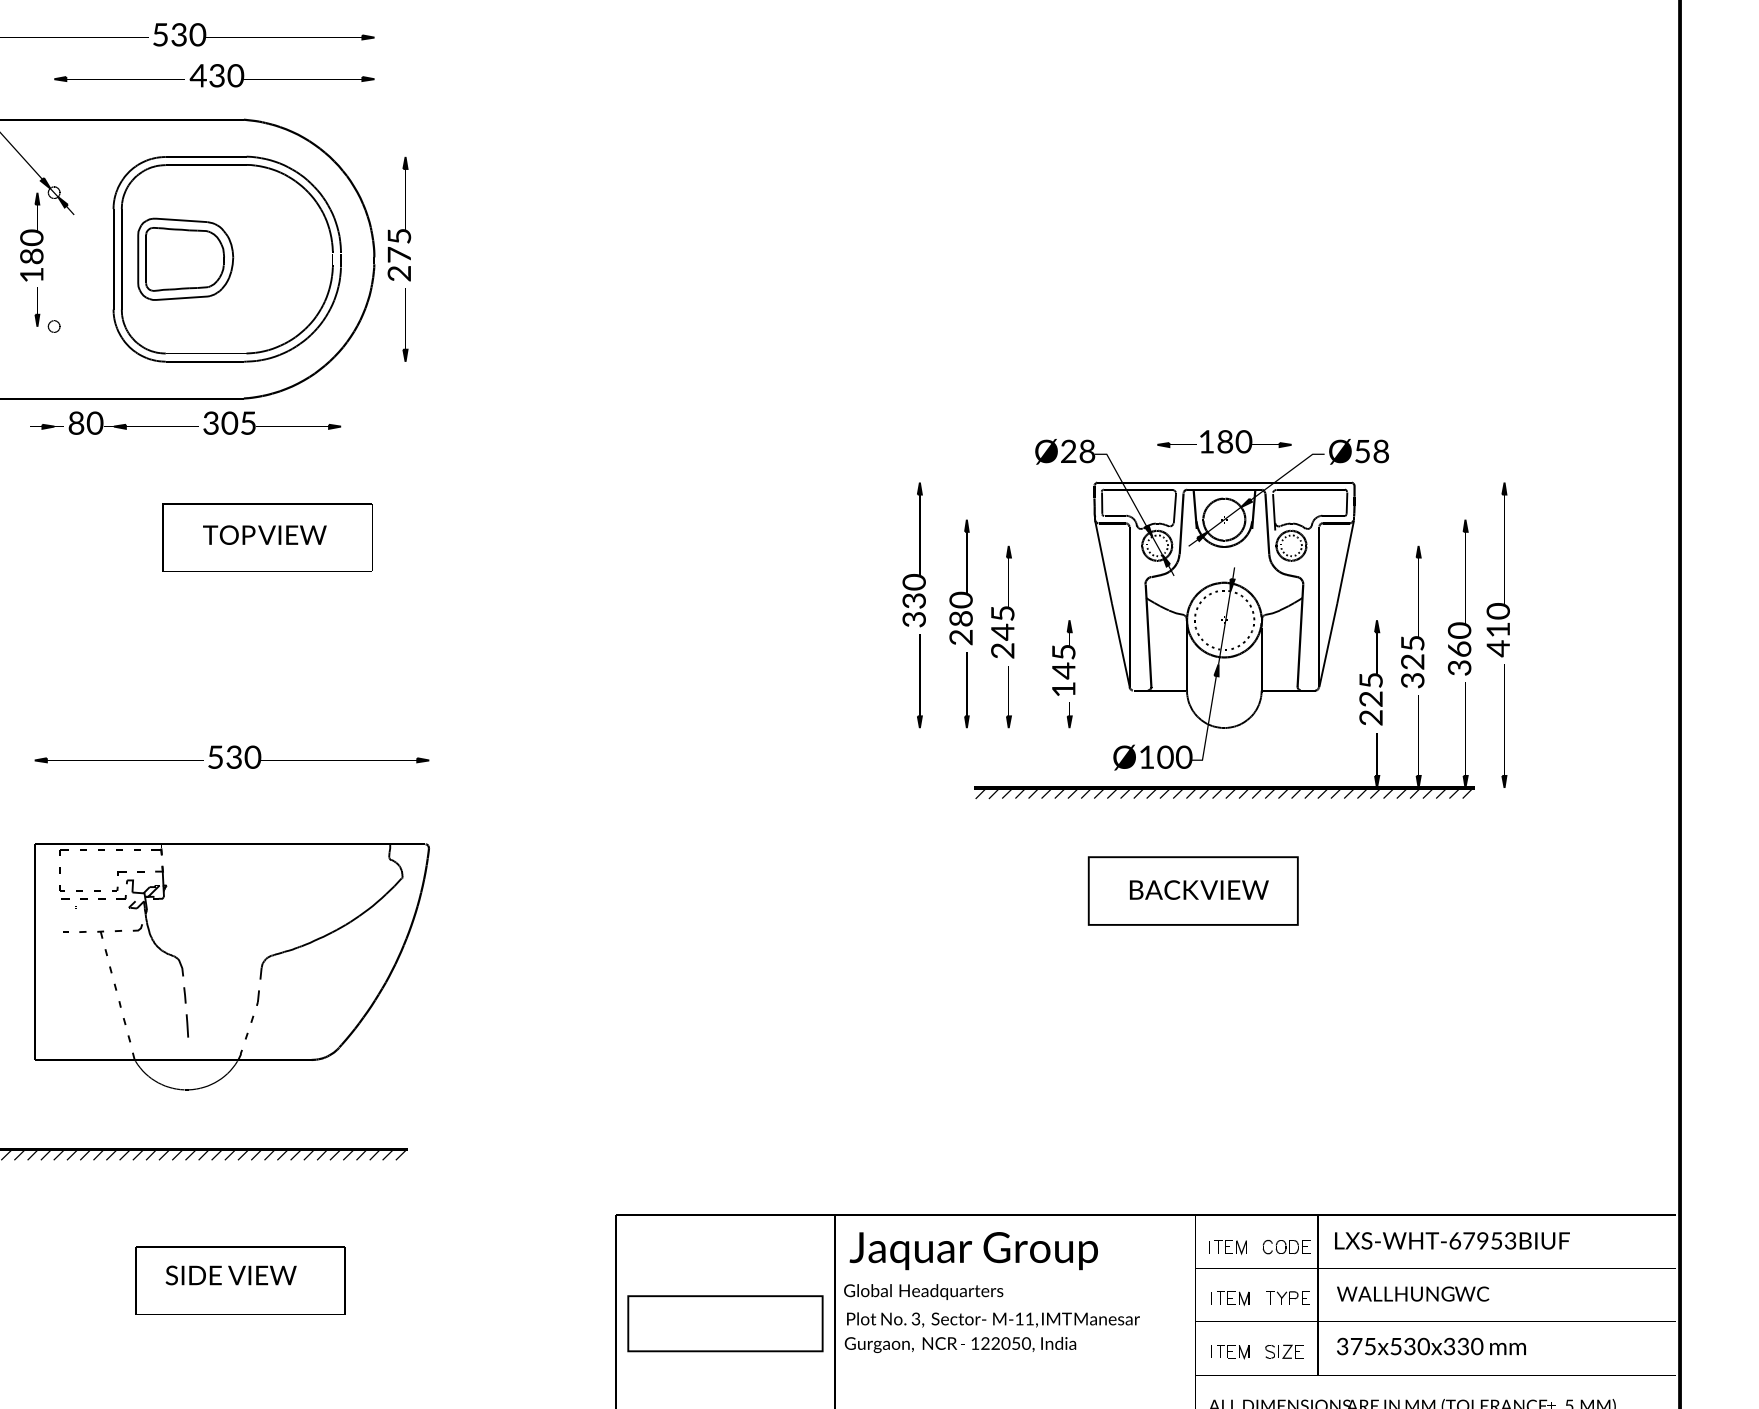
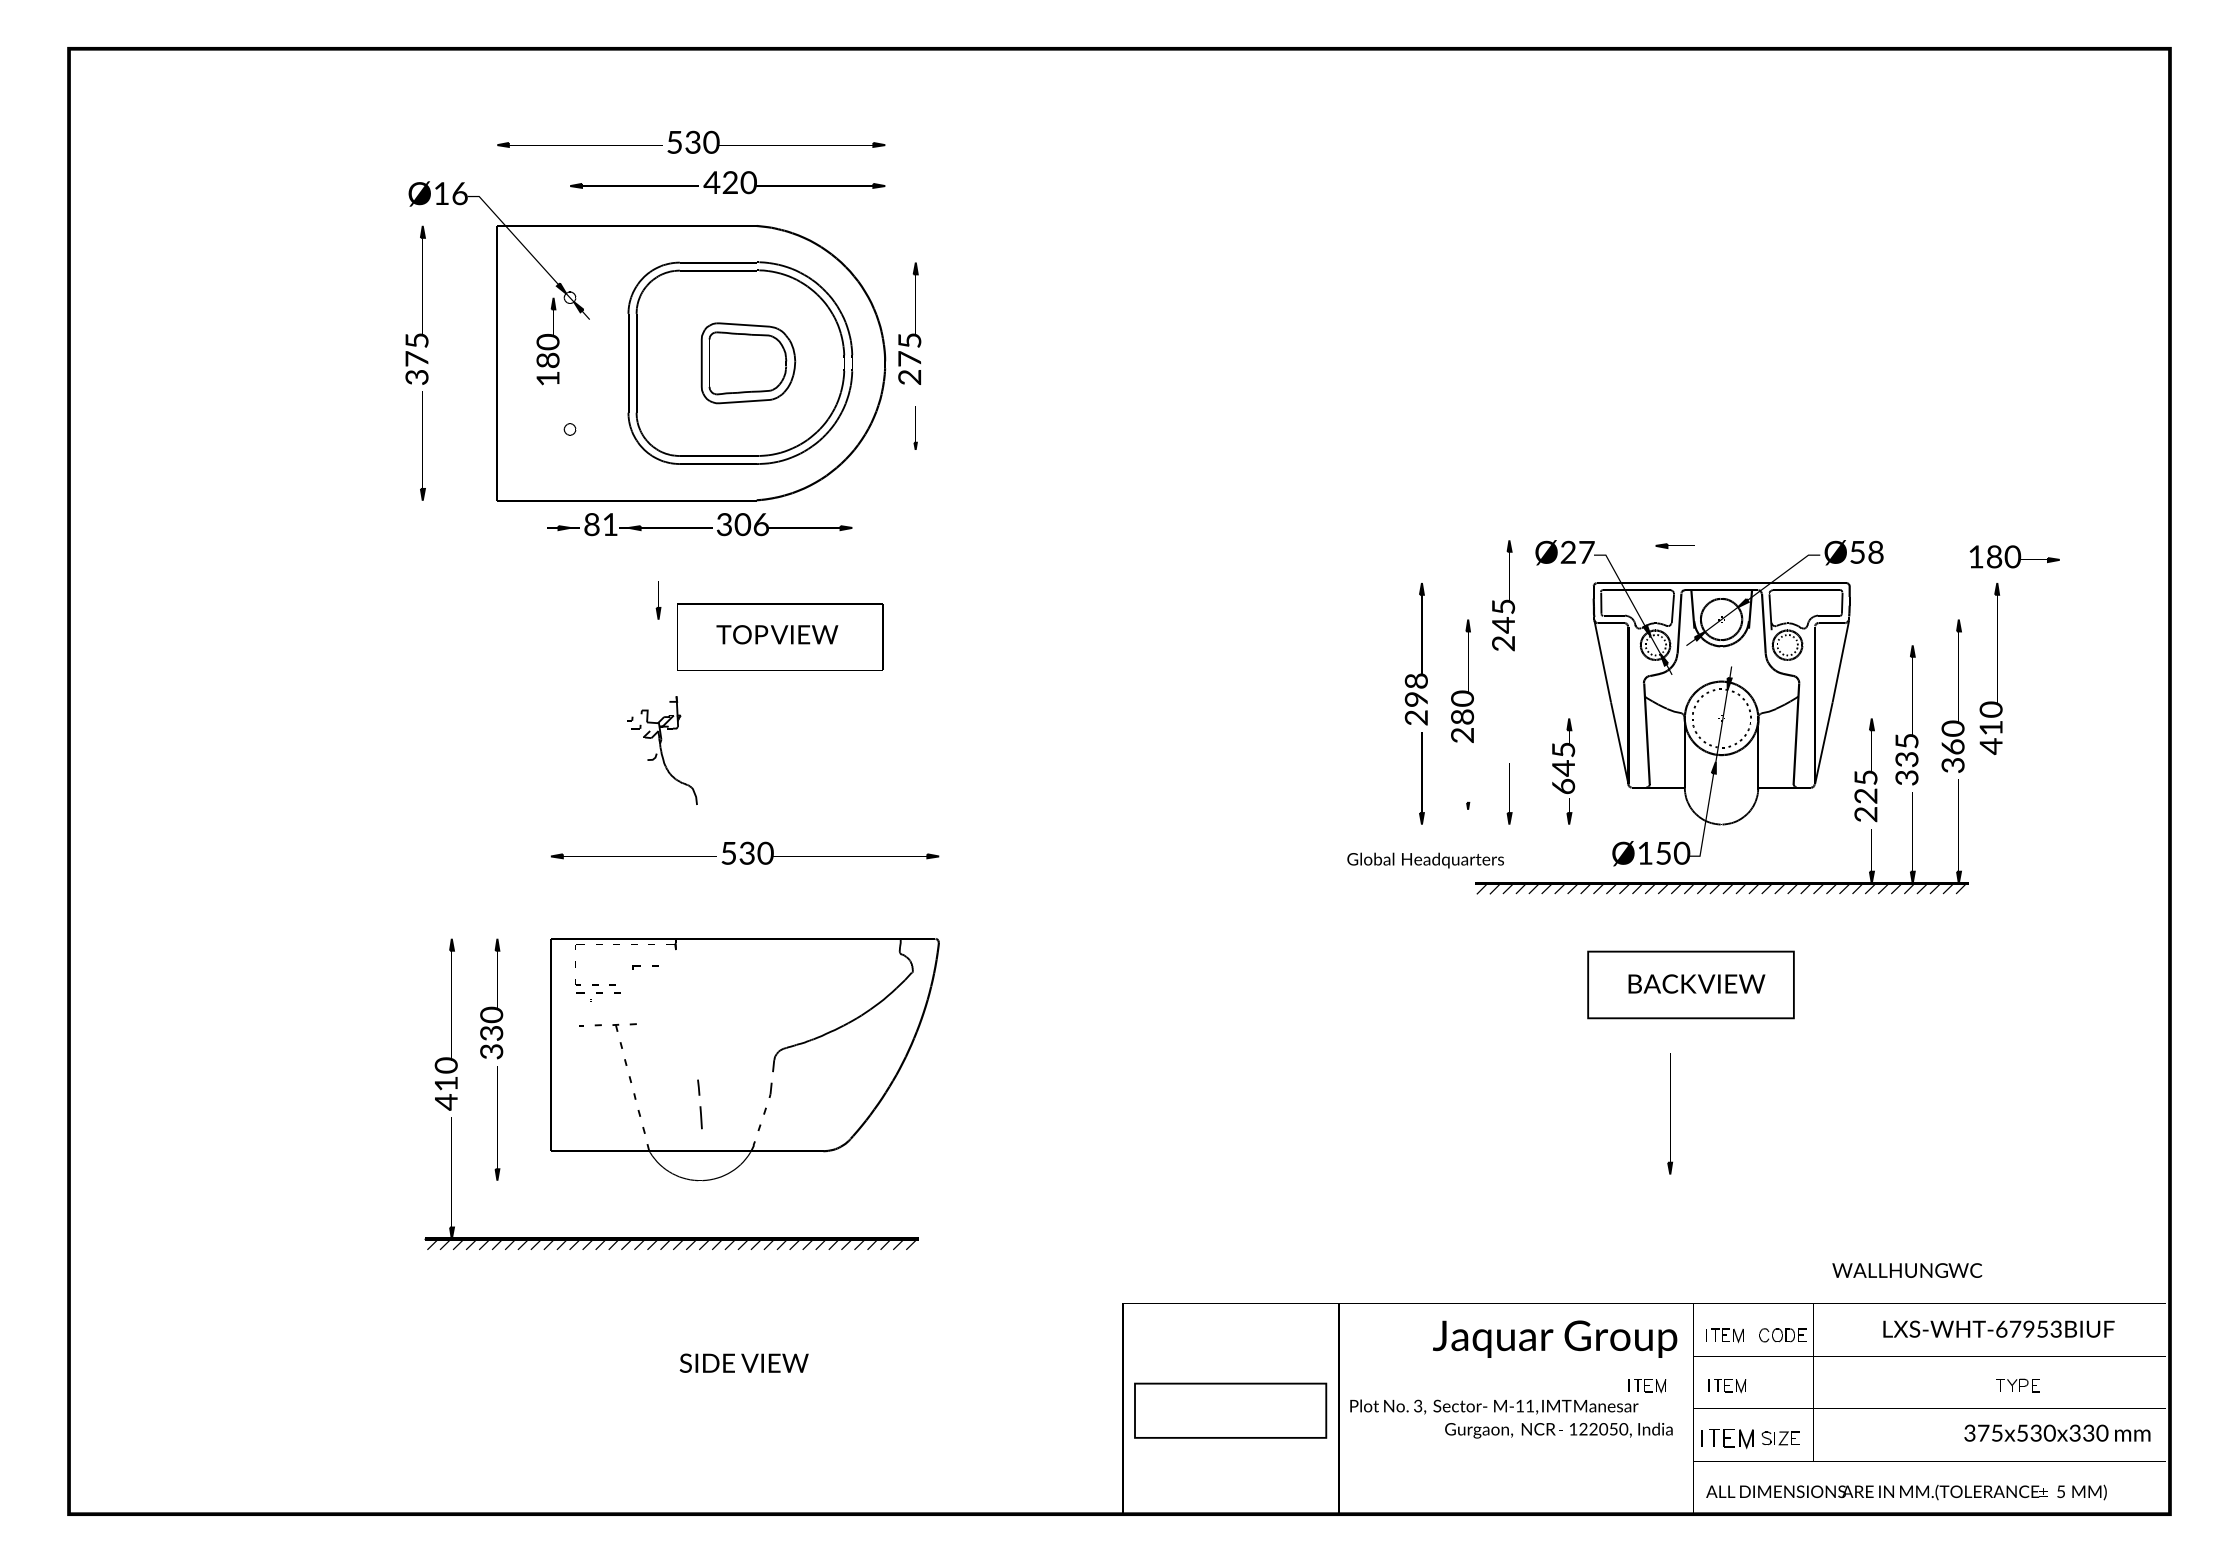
text: (216, 77) -> (729, 184), 430 -> 420
part: (185, 259) -> (748, 363), moved
part: (37, 307) -> (658, 600), moved
part: (405, 325) -> (915, 428), size x0.6
text: (95, 423) -> (610, 524), 80 -> 81
text: (247, 423) -> (760, 524), 305 -> 306
part: (1245, 441) -> (2014, 556), moved
text: (1087, 450) -> (1586, 551), Ø28 -> Ø27
text: (914, 599) -> (1416, 698), 330 -> 298
part: (1002, 601) -> (1503, 595), moved
text: (1414, 661) -> (1908, 759), 325 -> 335
text: (1063, 689) -> (1563, 786), 145 -> 645
part: (966, 690) -> (1467, 787), size x0.6
part: (1503, 725) -> (1669, 1113), moved
text: (1165, 756) -> (1663, 852), Ø100 -> Ø150
part: (148, 921) -> (662, 750), moved
text: (1451, 1240) -> (1998, 1328), moved
text: (974, 1250) -> (1555, 1338), moved
part: (239, 1280) -> (752, 1368), removed
text: (923, 1291) -> (1425, 860), moved
text: (1413, 1294) -> (1907, 1270), moved
part: (1287, 1298) -> (2017, 1385), moved
part: (1149, 1299) -> (1647, 1386), added
text: (960, 1344) -> (1558, 1430), moved
text: (1431, 1345) -> (2057, 1432), moved
part: (1230, 1351) -> (1727, 1438), size x1.4

